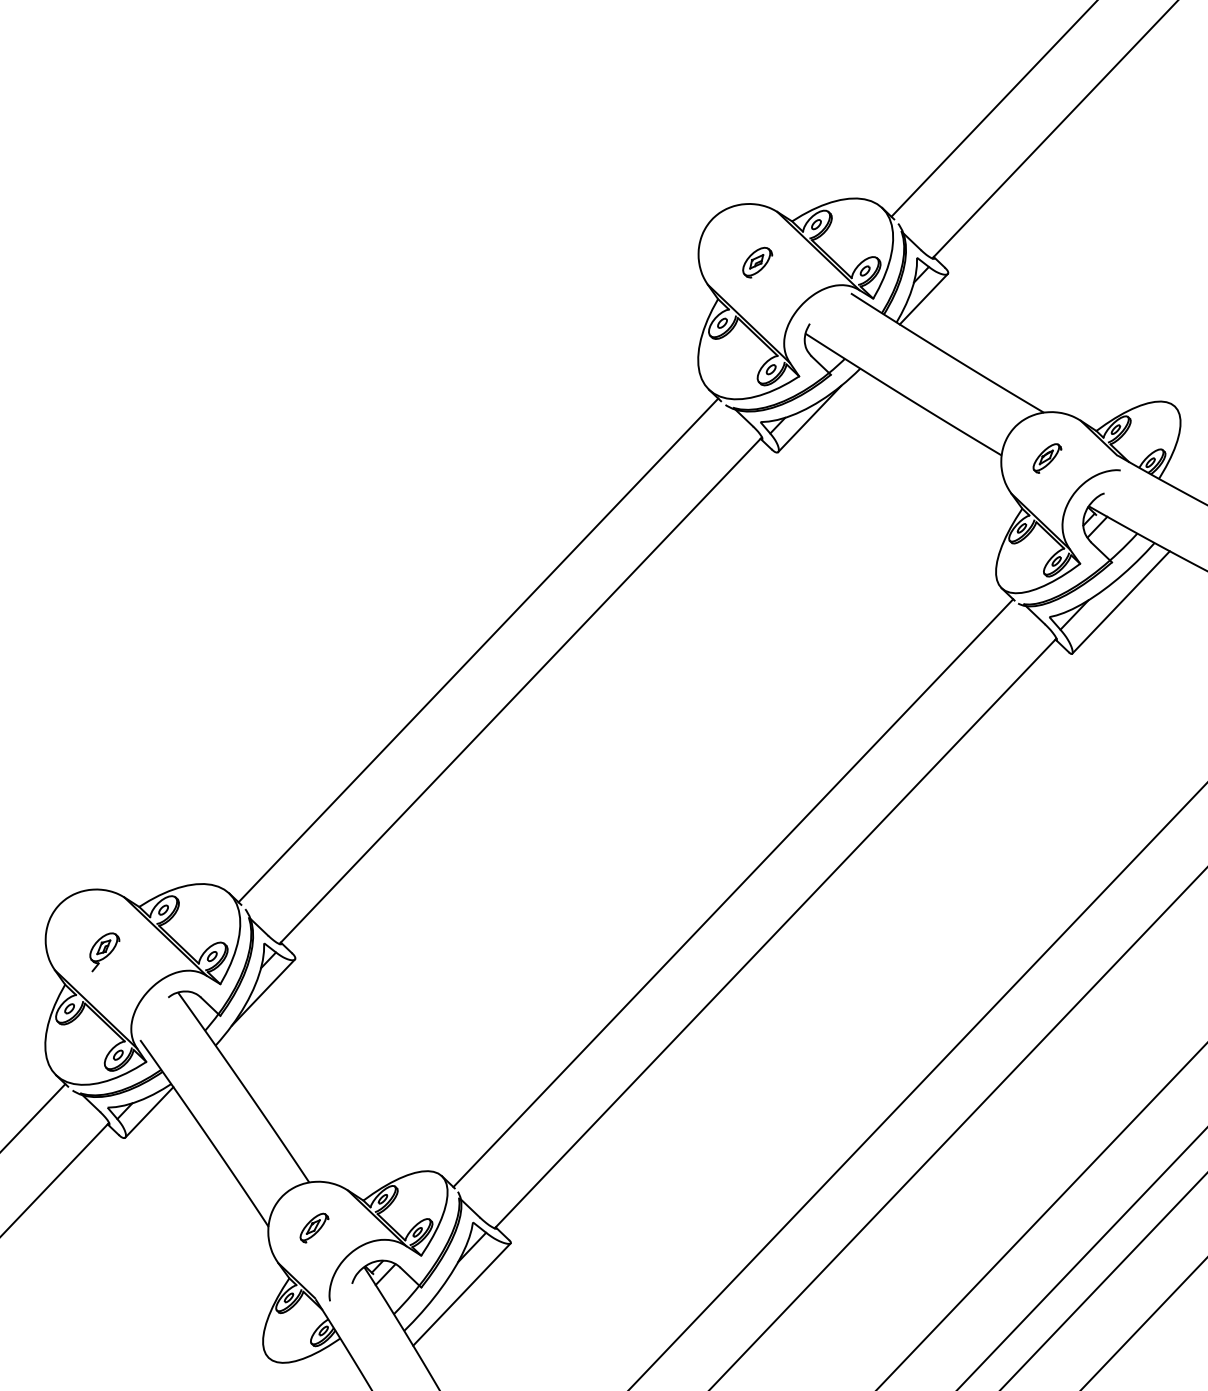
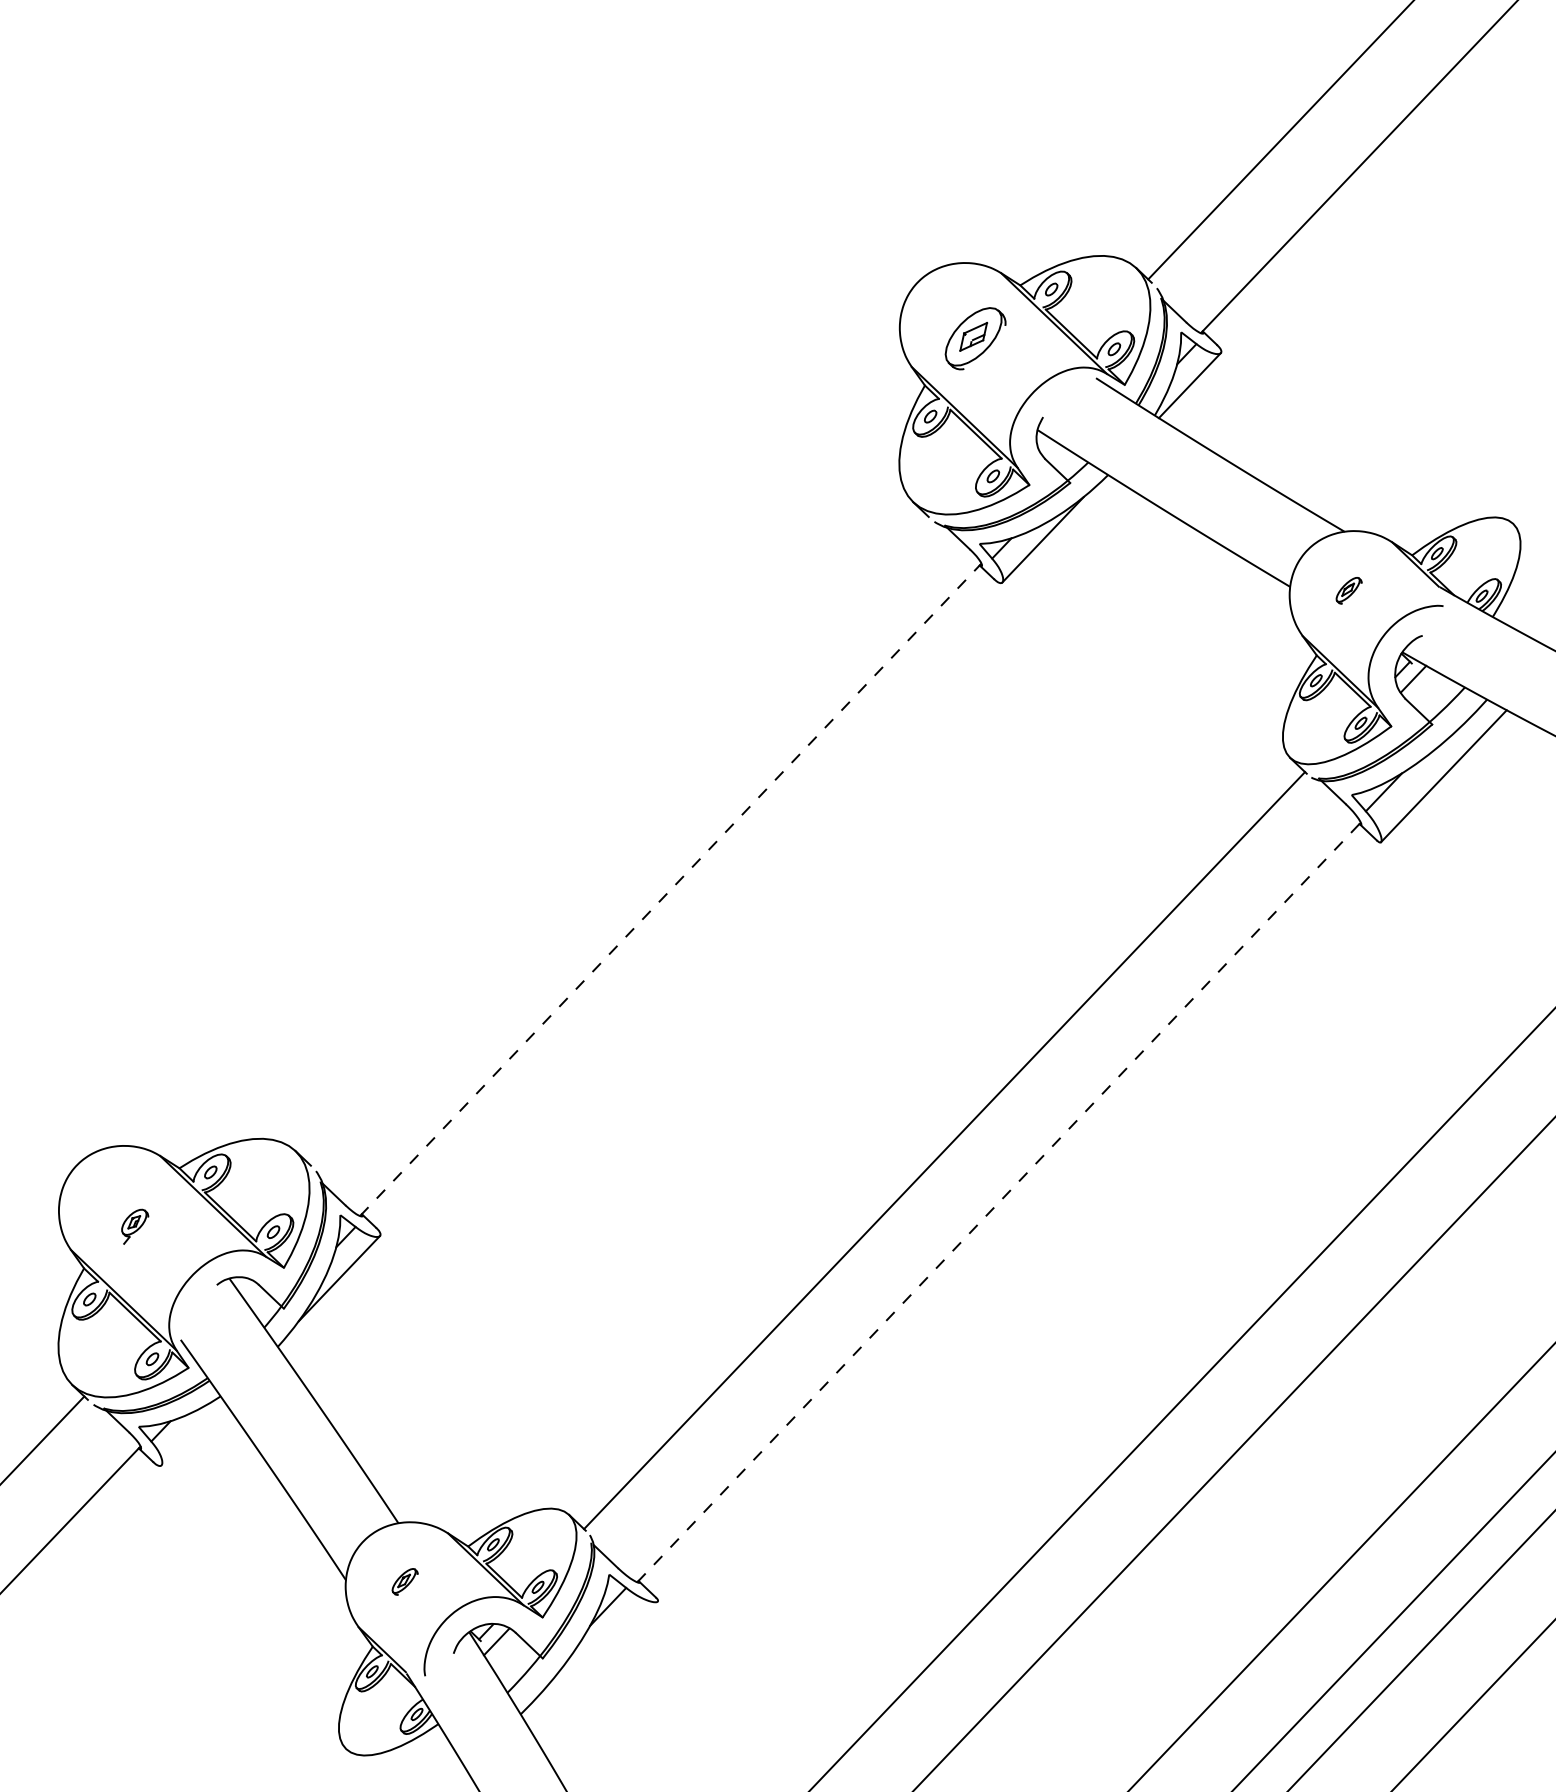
part: (757, 262) -> (975, 338), size x1.6
part: (1047, 458) -> (1349, 590), size x0.7
line: (478, 650) -> (616, 838), removed
line: (520, 690) -> (670, 889), solid -> dashed
line: (775, 933) -> (998, 1202), solid -> dashed
part: (104, 952) -> (134, 1226), size x0.7
line: (149, 1112) -> (192, 1433), removed
part: (314, 1227) -> (405, 1581), size x0.7
line: (461, 1294) -> (594, 1667), removed

